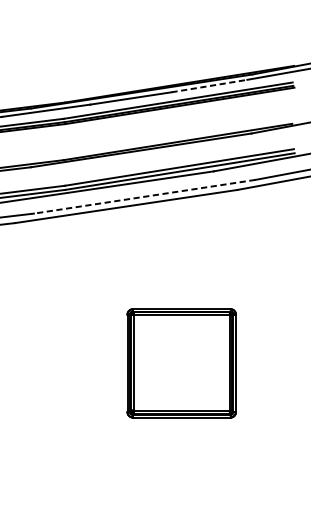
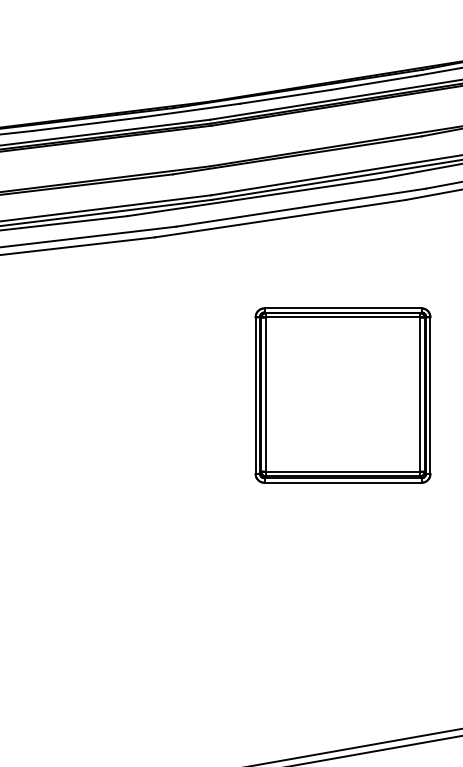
line: (209, 85) -> (374, 82), dashed -> solid
line: (144, 196) -> (300, 207), dashed -> solid
part: (181, 363) -> (342, 395), size x1.43

